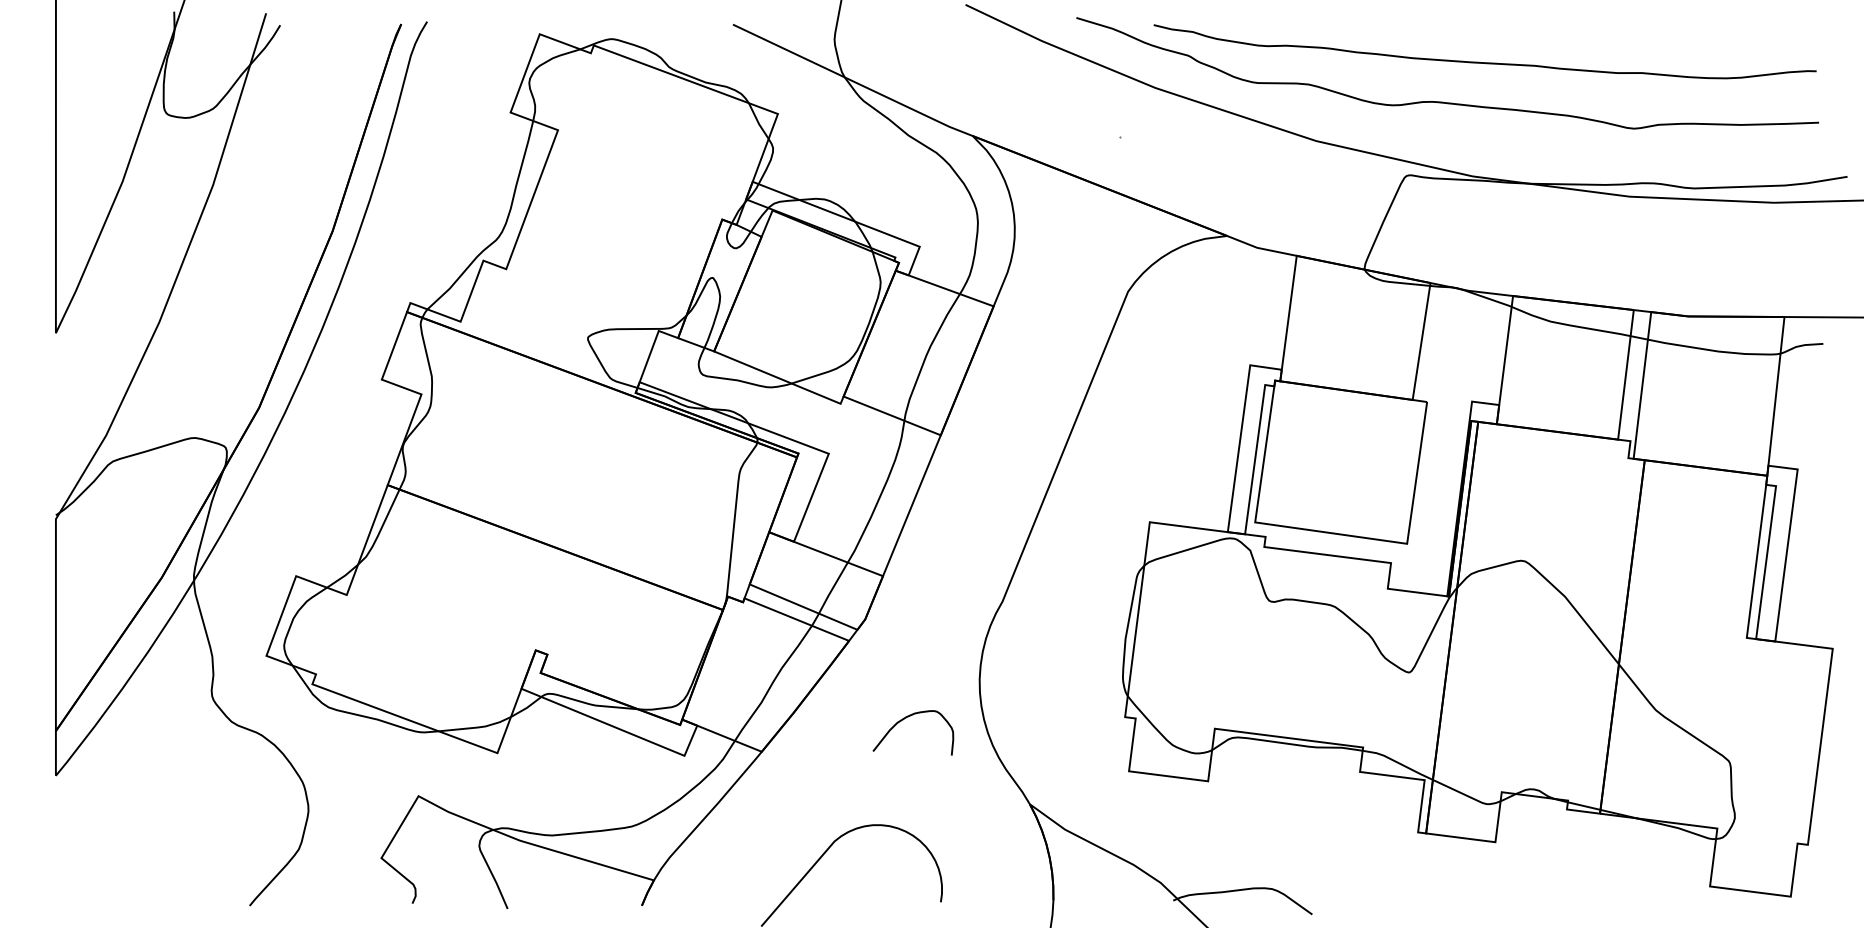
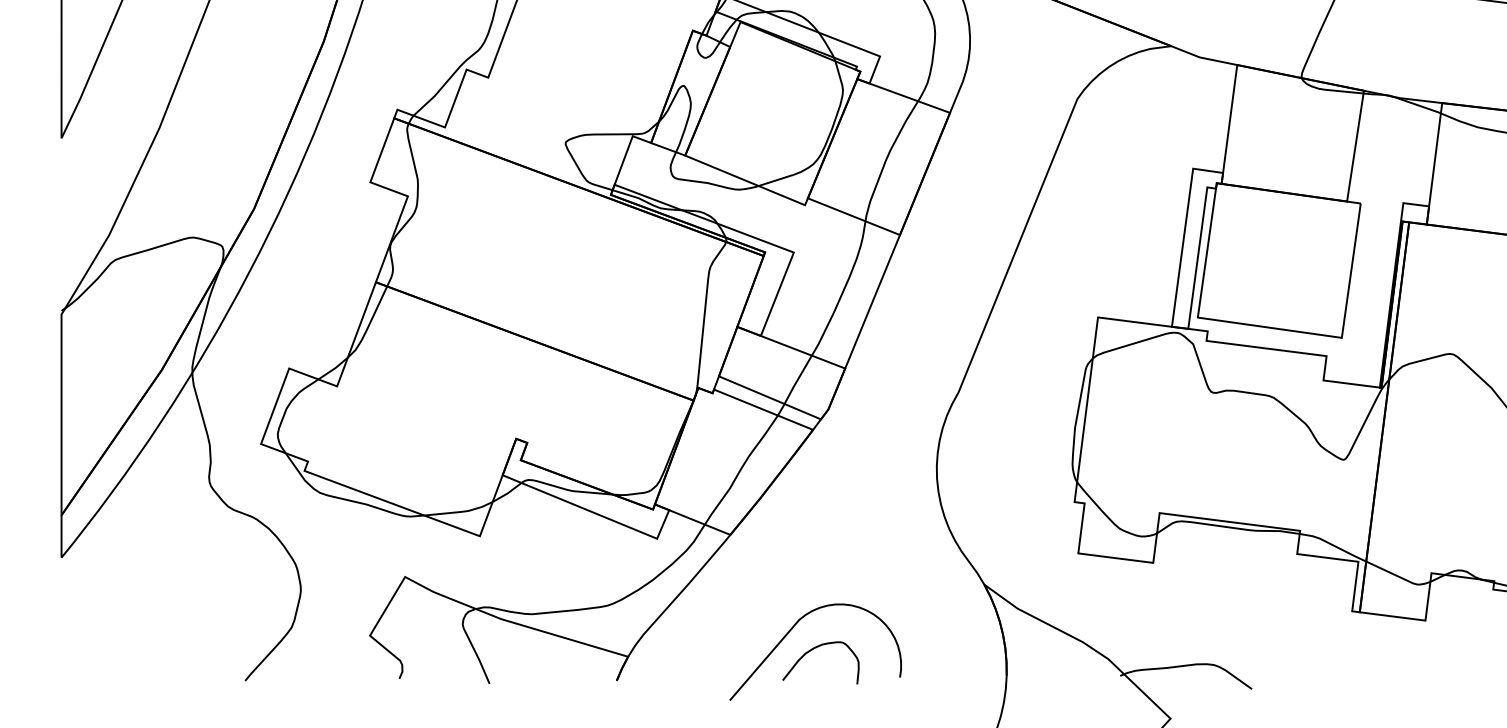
curve: (903, 720) -> (811, 651), moved

